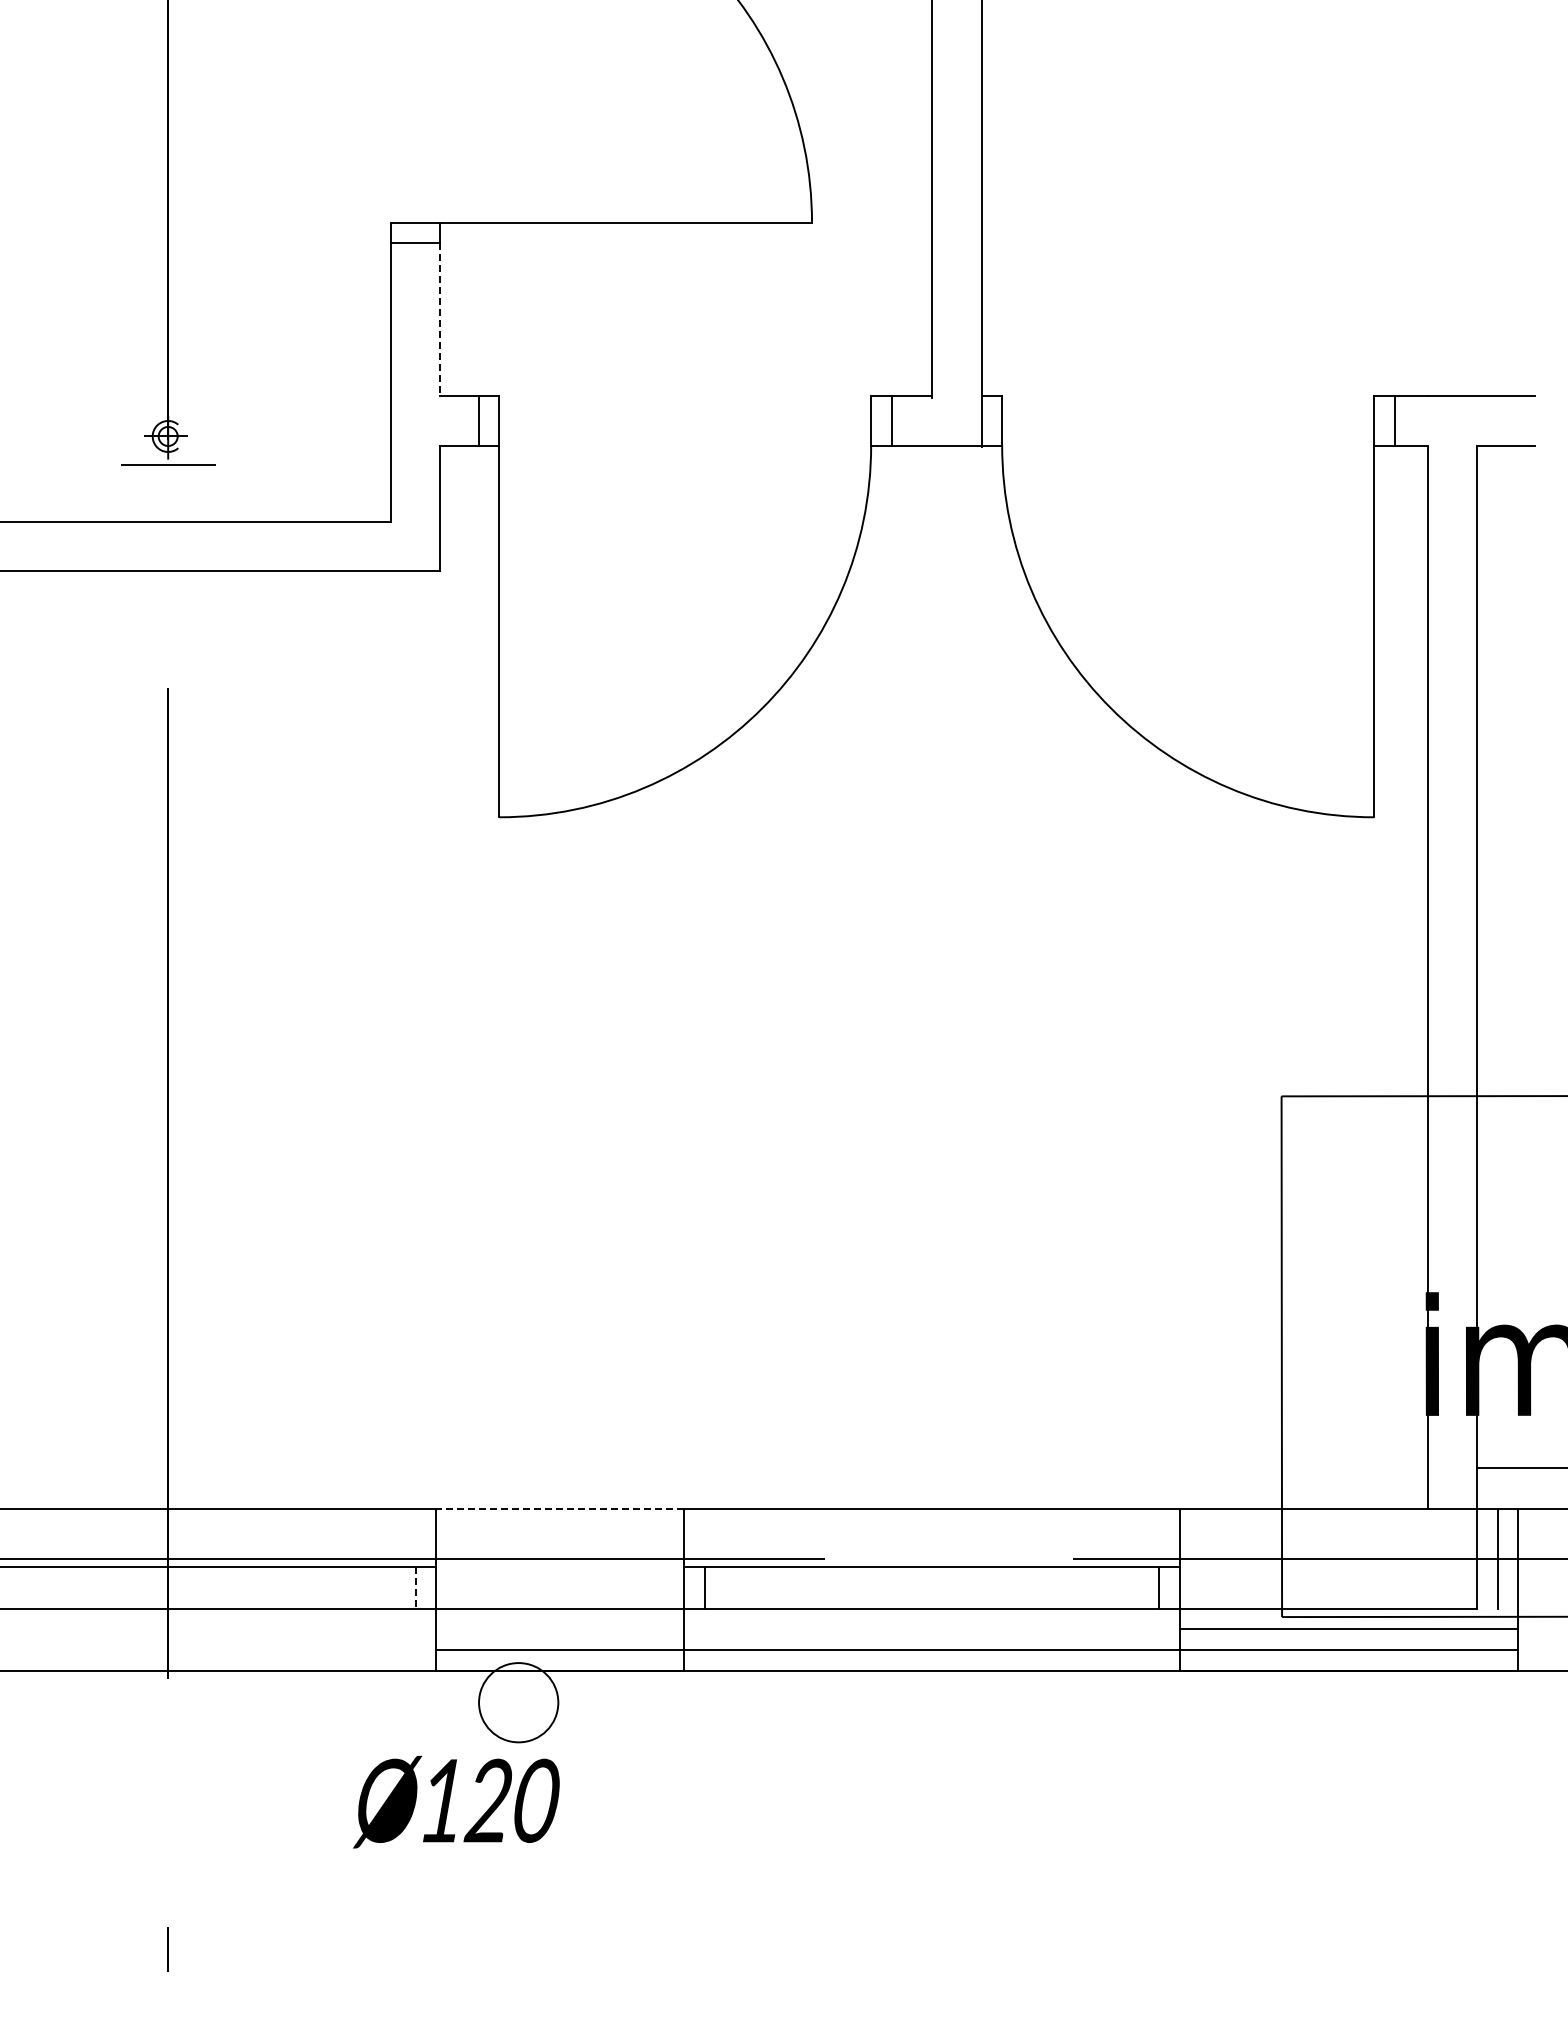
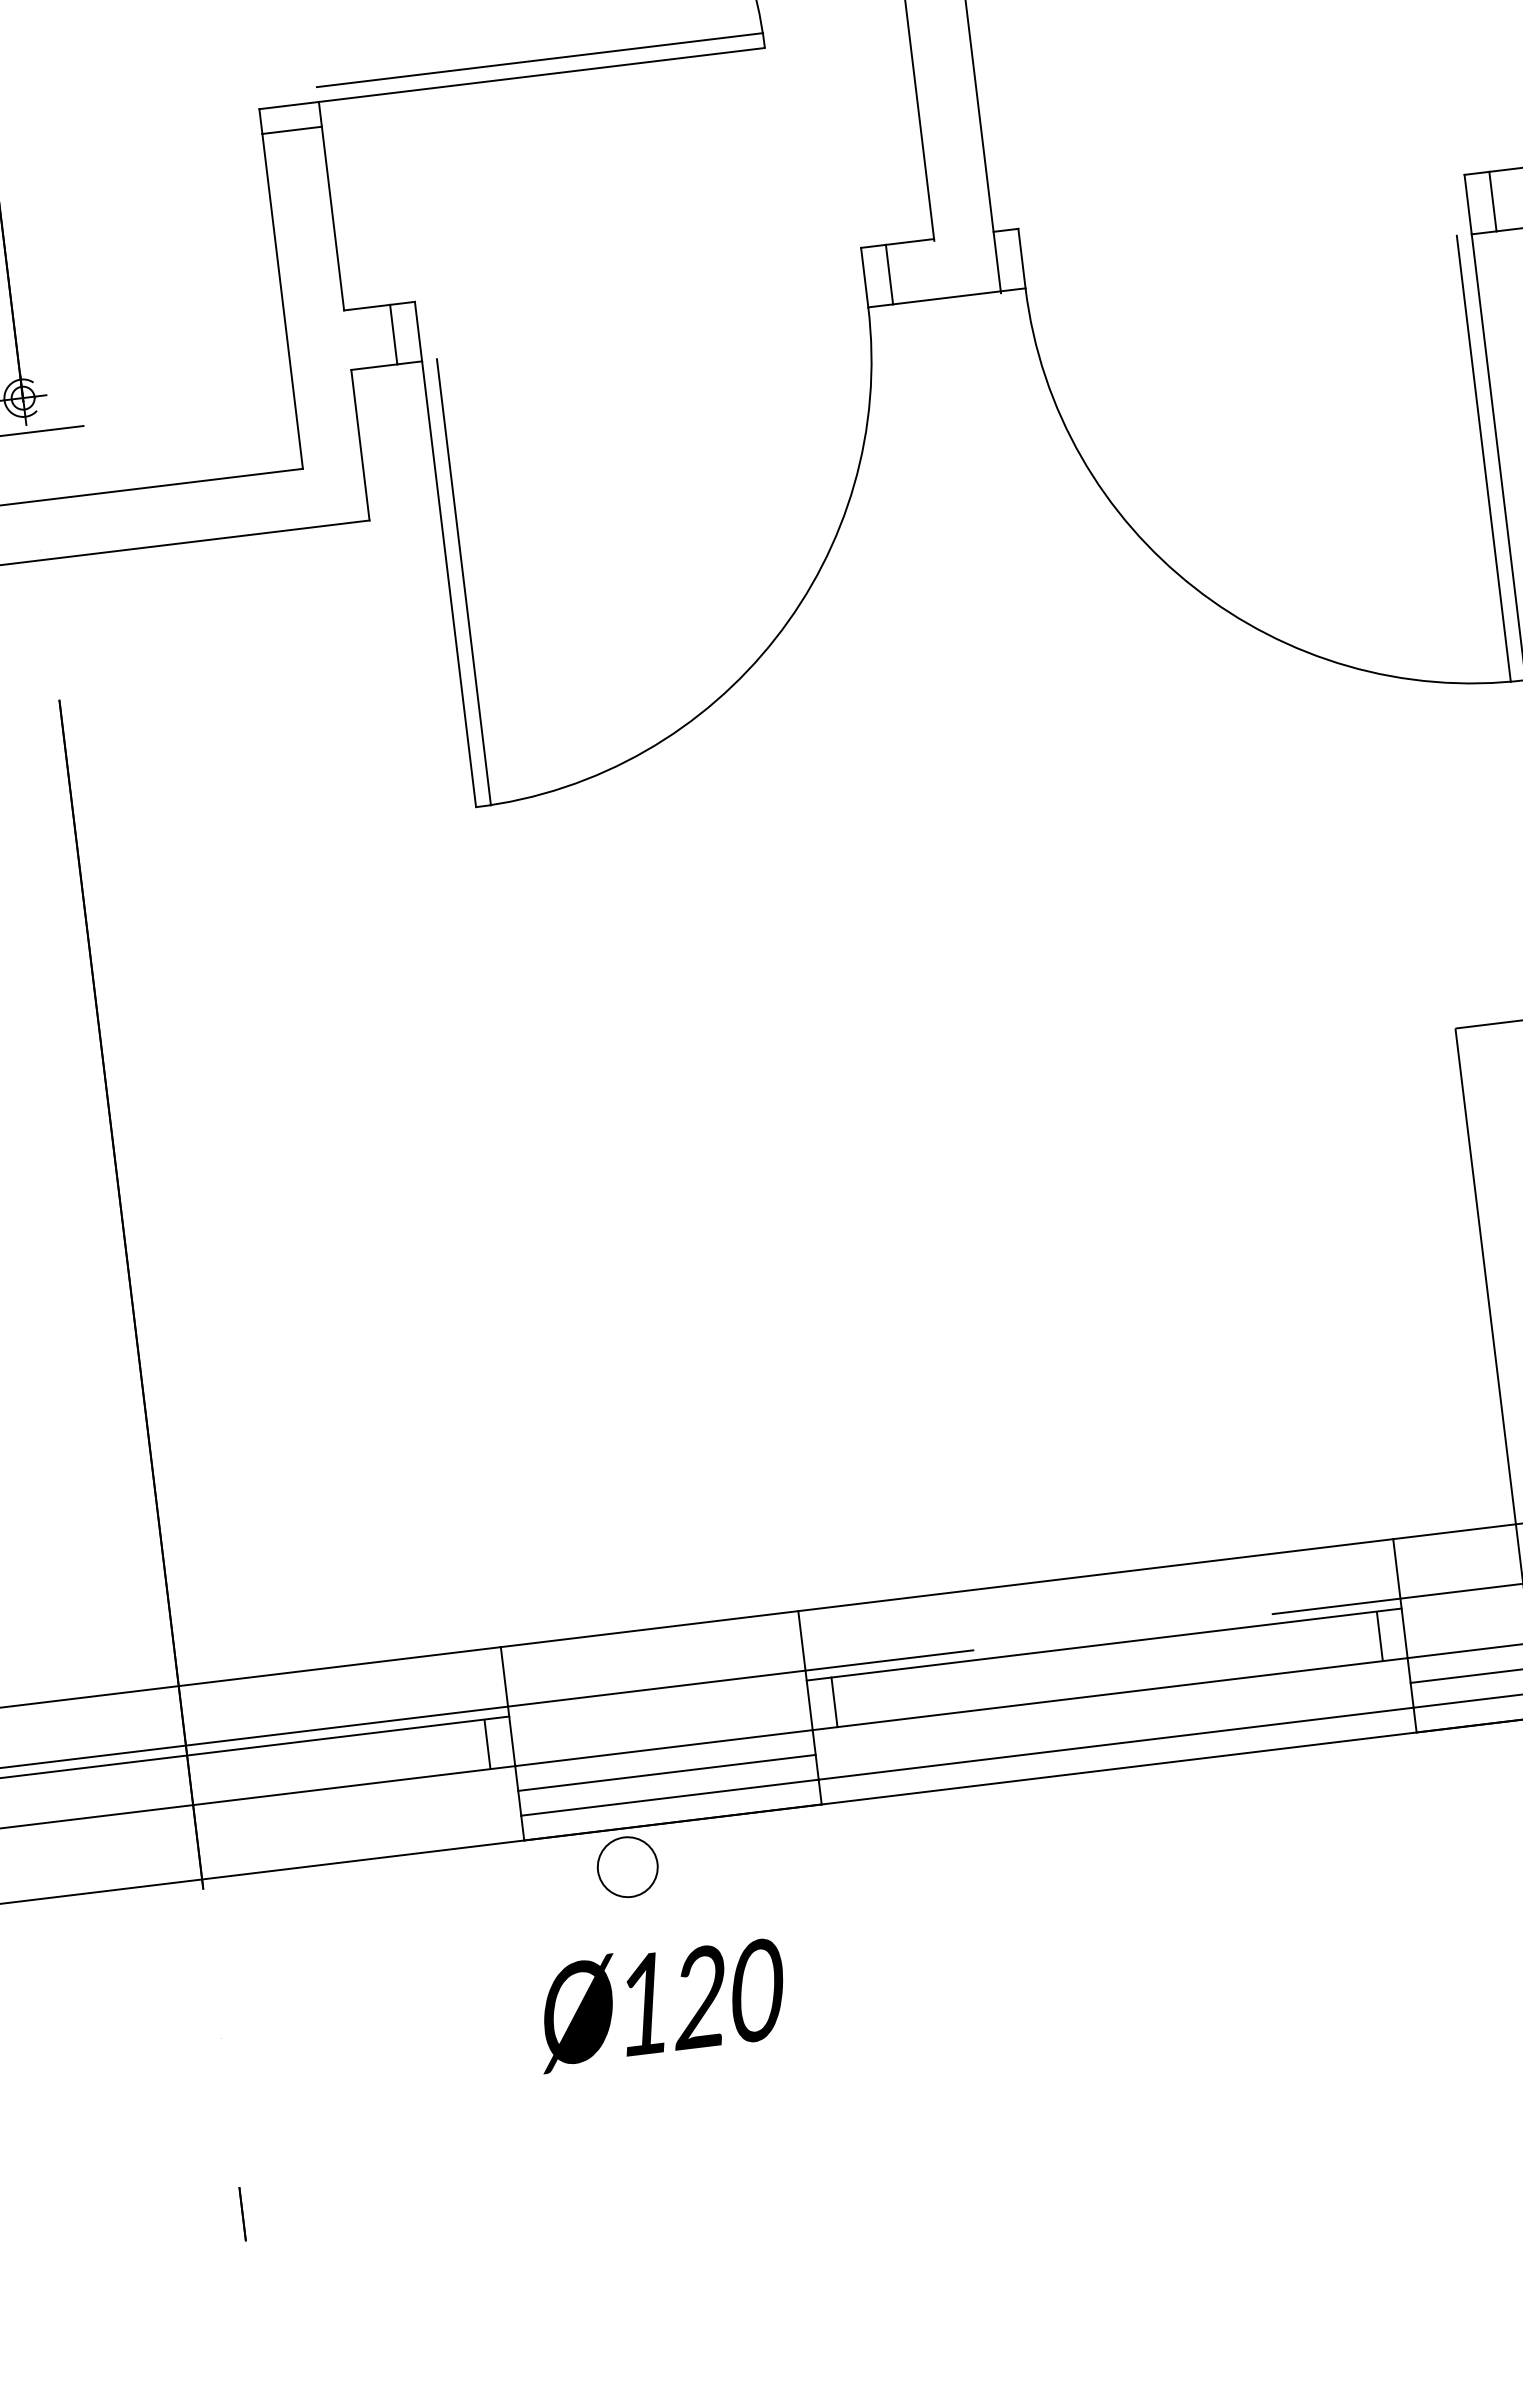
line: (626, 210) -> (540, 60), added
line: (440, 319) -> (333, 218), dashed -> solid
line: (511, 631) -> (463, 582), added
line: (1361, 631) -> (1483, 458), added
line: (560, 1509) -> (649, 1629), dashed -> solid
line: (415, 1587) -> (487, 1743), dashed -> solid
line: (560, 1629) -> (667, 1773), added
circle: (518, 1702) -> (627, 1866), size x0.62
text: (456, 1801) -> (661, 2002), moved

